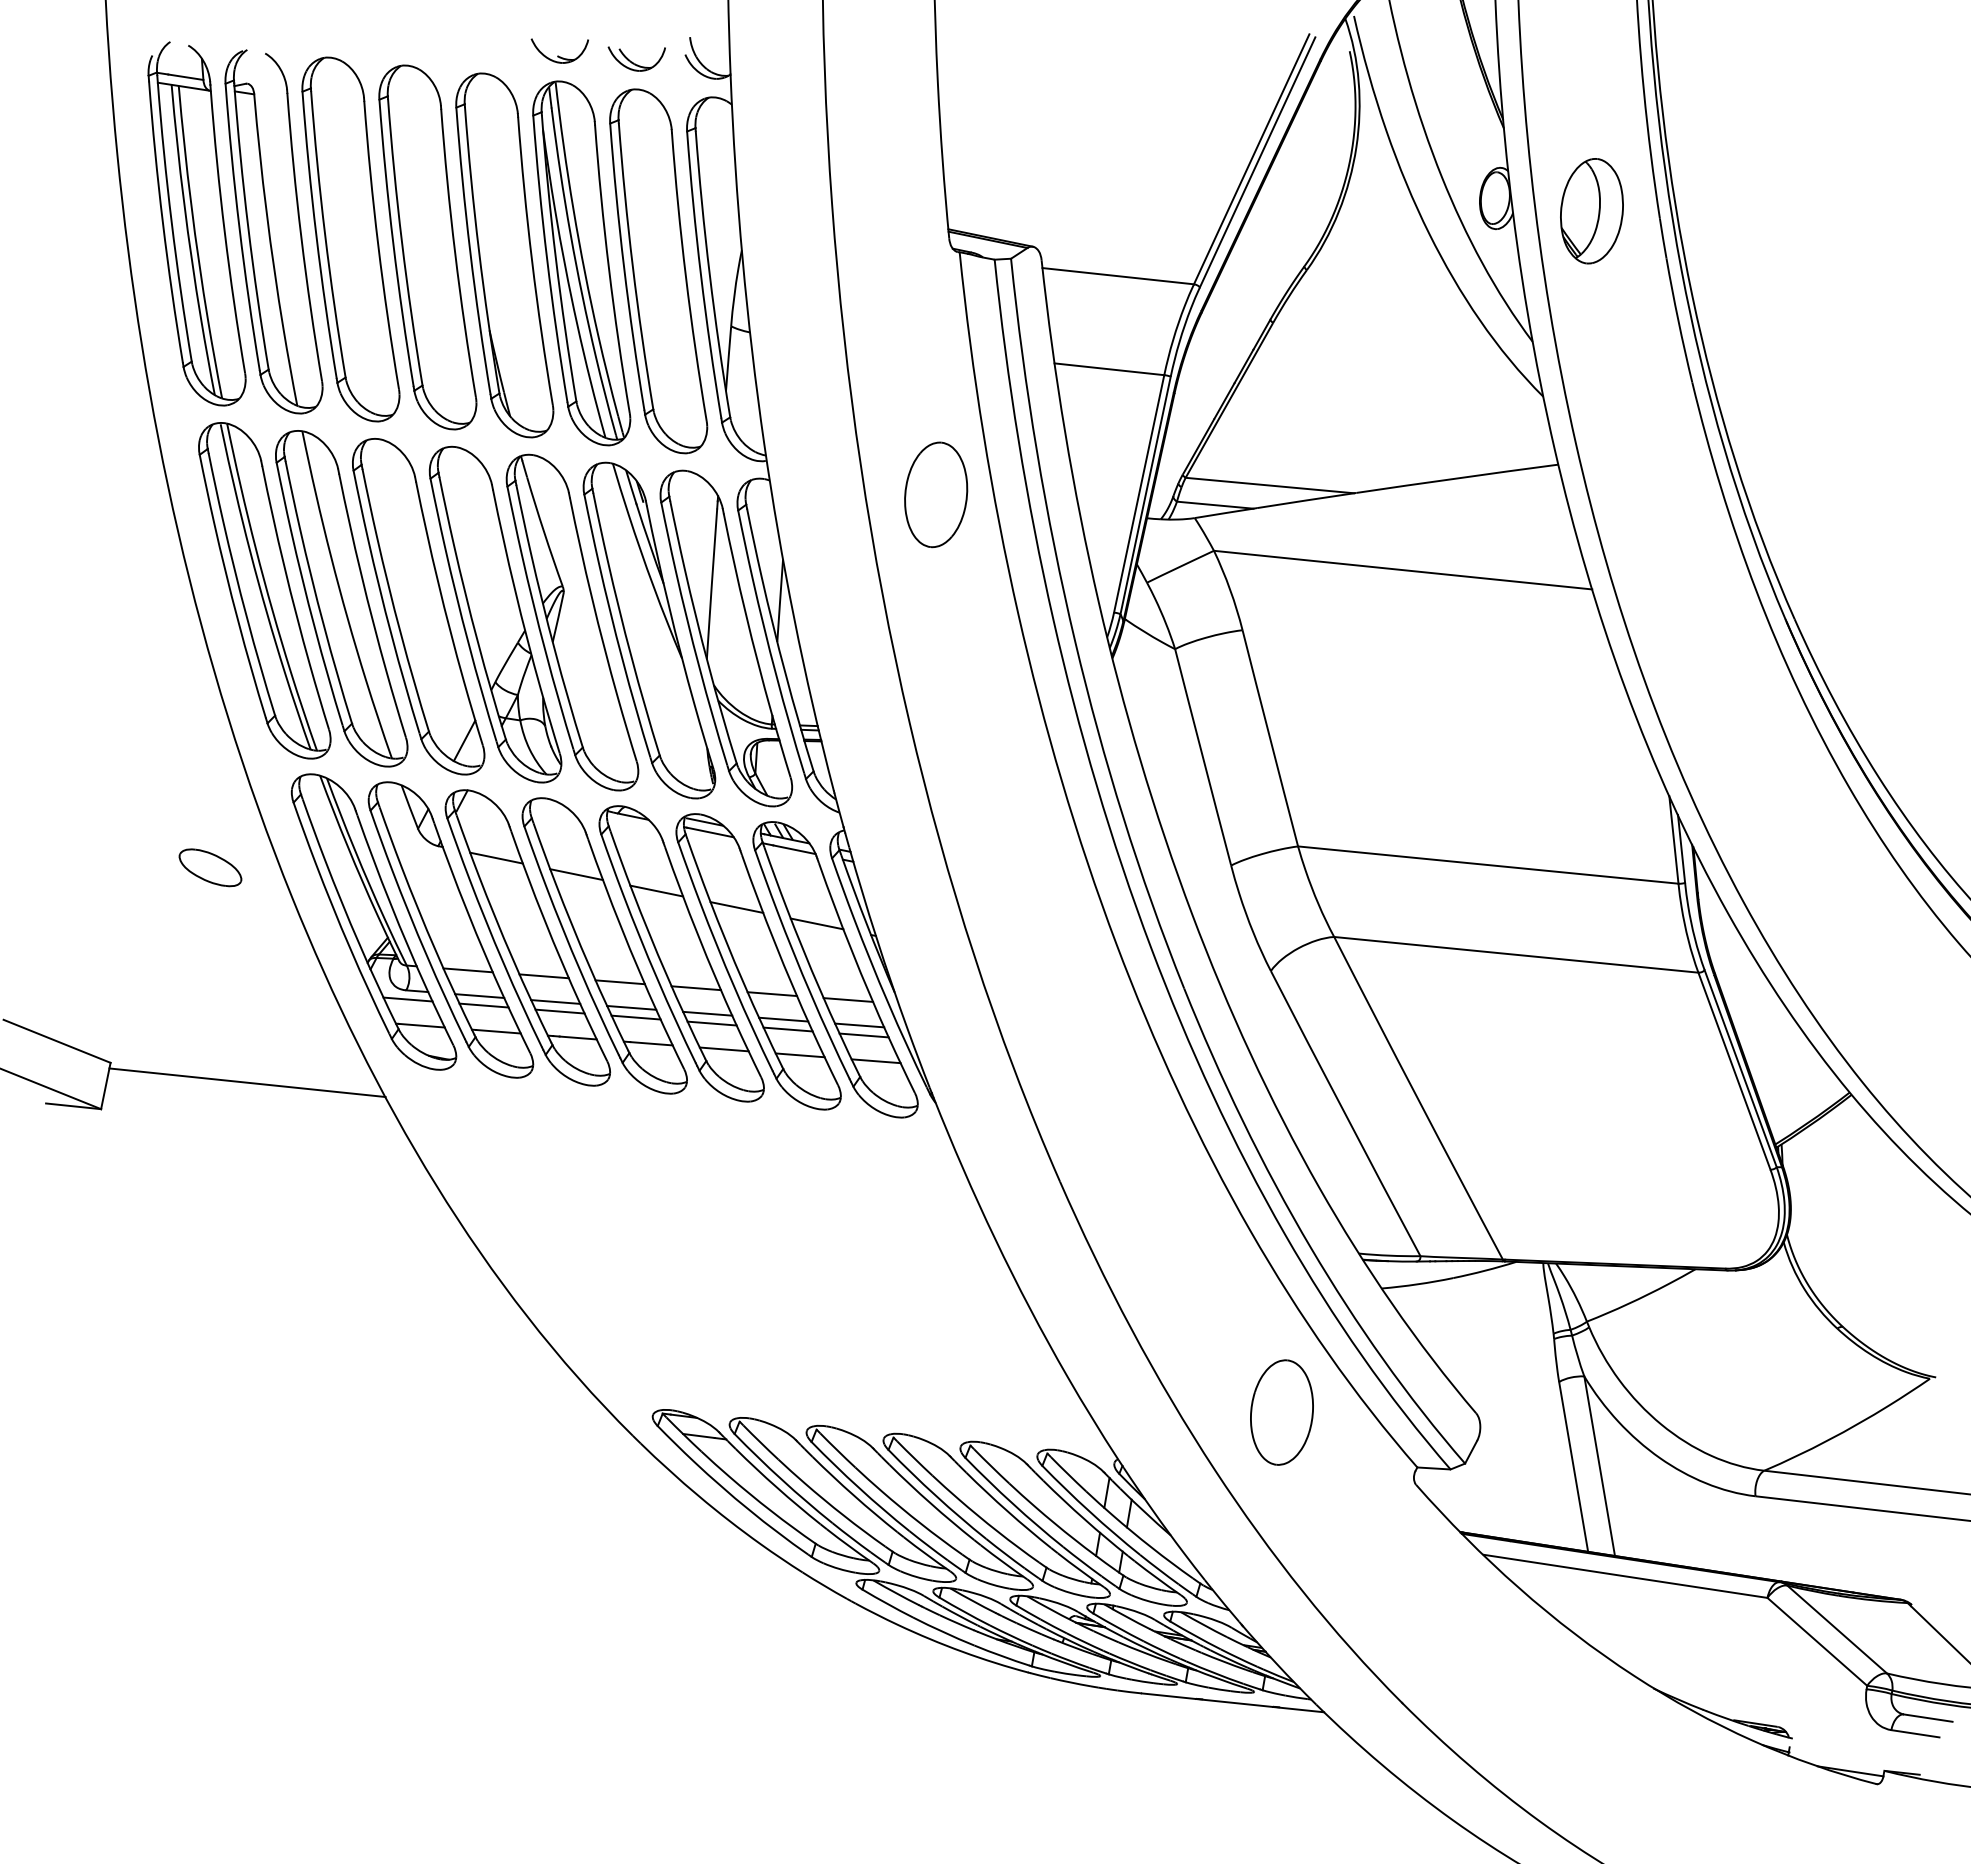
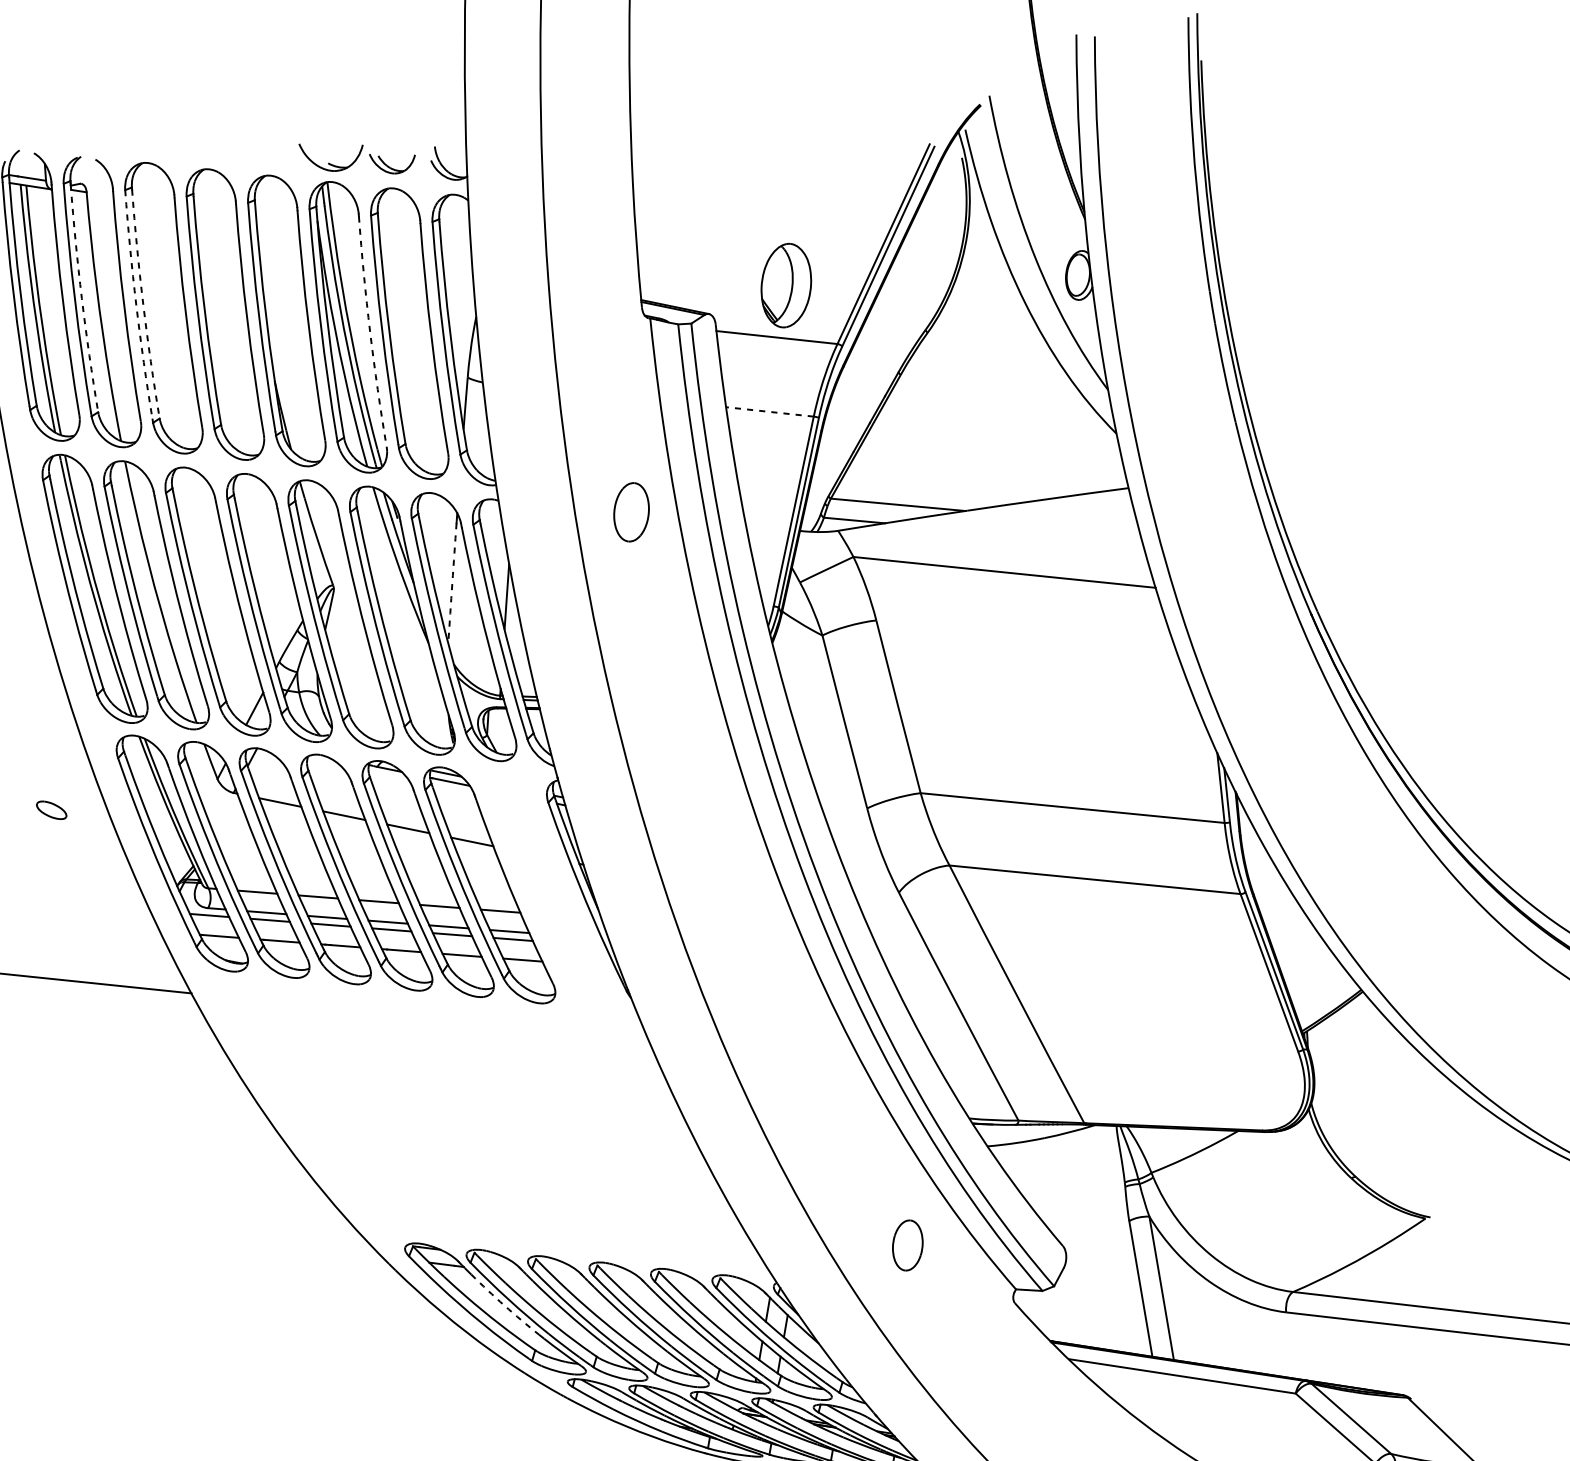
part: (559, 50) -> (330, 157), size x1.4
part: (1591, 211) -> (785, 285), moved
arc: (248, 227) -> (82, 298), solid -> dashed
arc: (325, 234) -> (143, 304), solid -> dashed
arc: (316, 235) -> (136, 305), solid -> dashed
arc: (609, 269) -> (370, 332), solid -> dashed
line: (1108, 369) -> (769, 412), solid -> dashed
part: (936, 494) -> (631, 511), size x0.7
arc: (711, 583) -> (452, 583), solid -> dashed
part: (210, 867) -> (51, 810), size x0.6
part: (835, 969) -> (551, 891), removed
part: (1281, 1412) -> (907, 1245), size x0.6
arc: (777, 1487) -> (504, 1305), solid -> dashed

